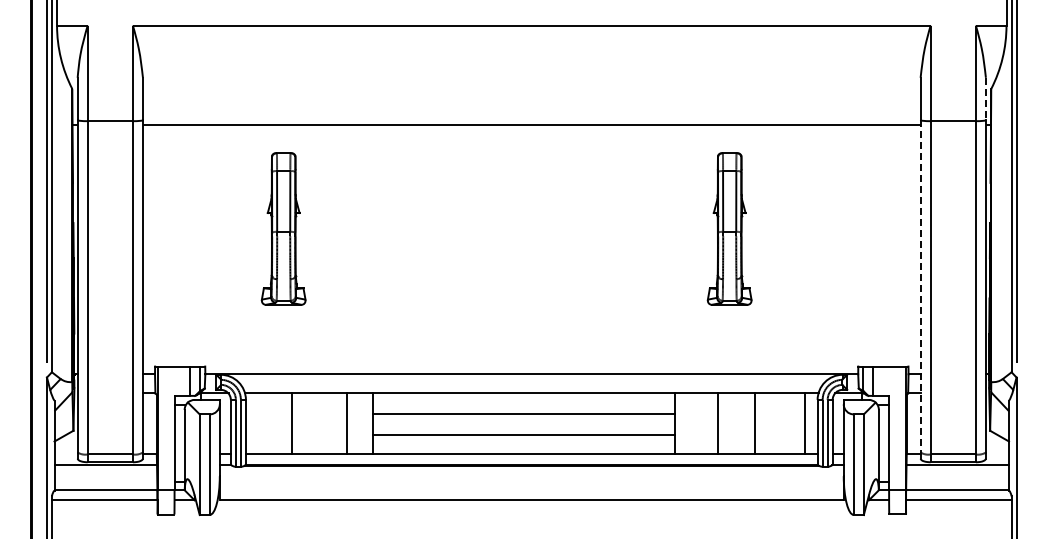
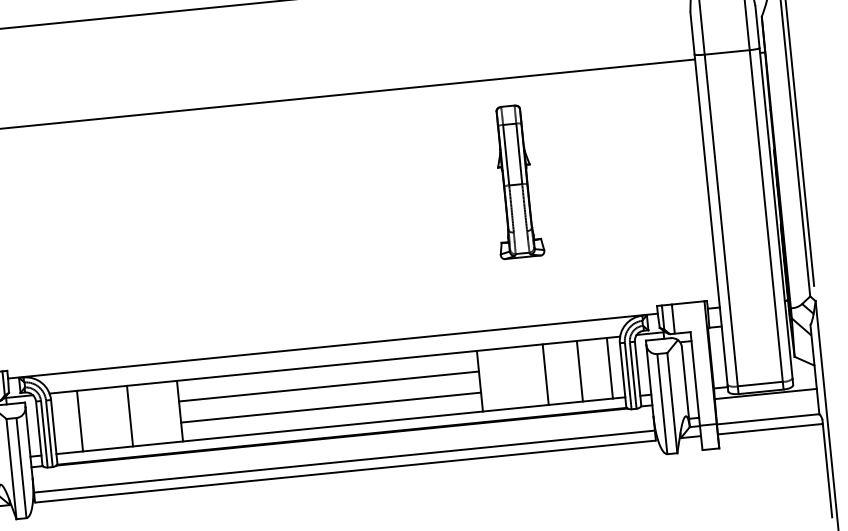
line: (985, 99) -> (757, 27), dashed -> solid
part: (283, 228) -> (71, 225), removed
line: (920, 286) -> (711, 220), dashed -> solid
line: (291, 423) -> (79, 420), moved
line: (346, 423) -> (129, 415), moved
line: (717, 423) -> (545, 374), moved
line: (755, 423) -> (580, 370), moved
line: (531, 490) -> (344, 461), added

